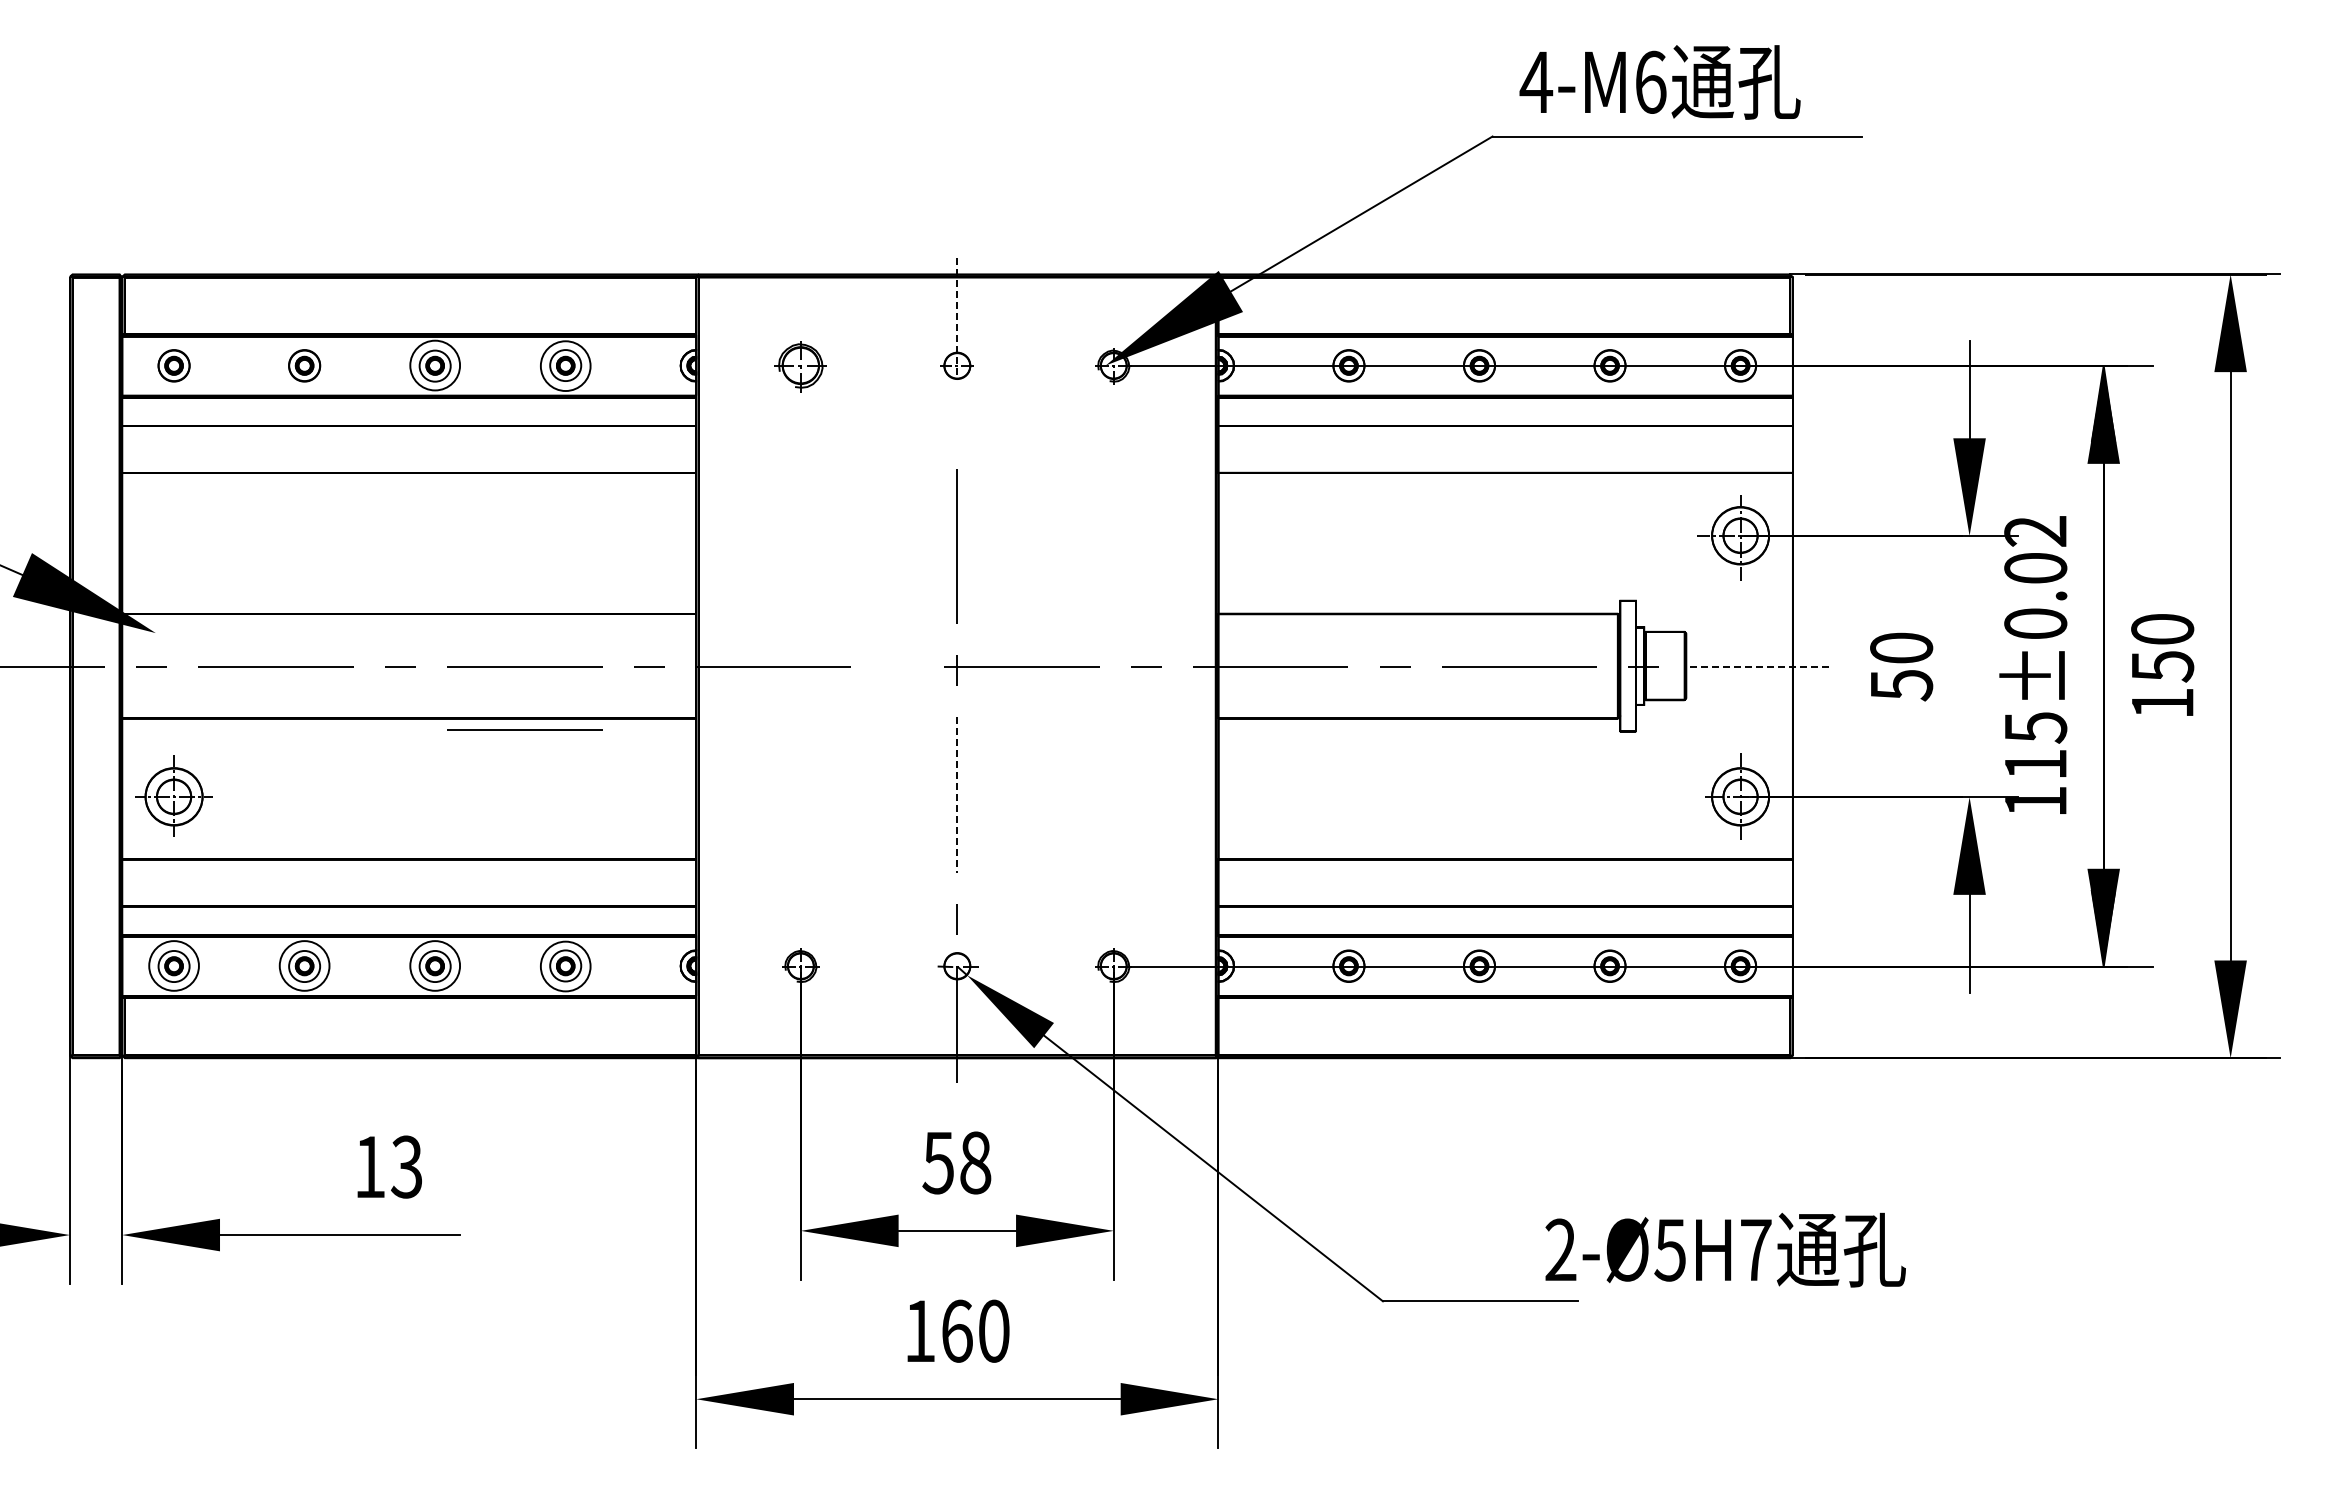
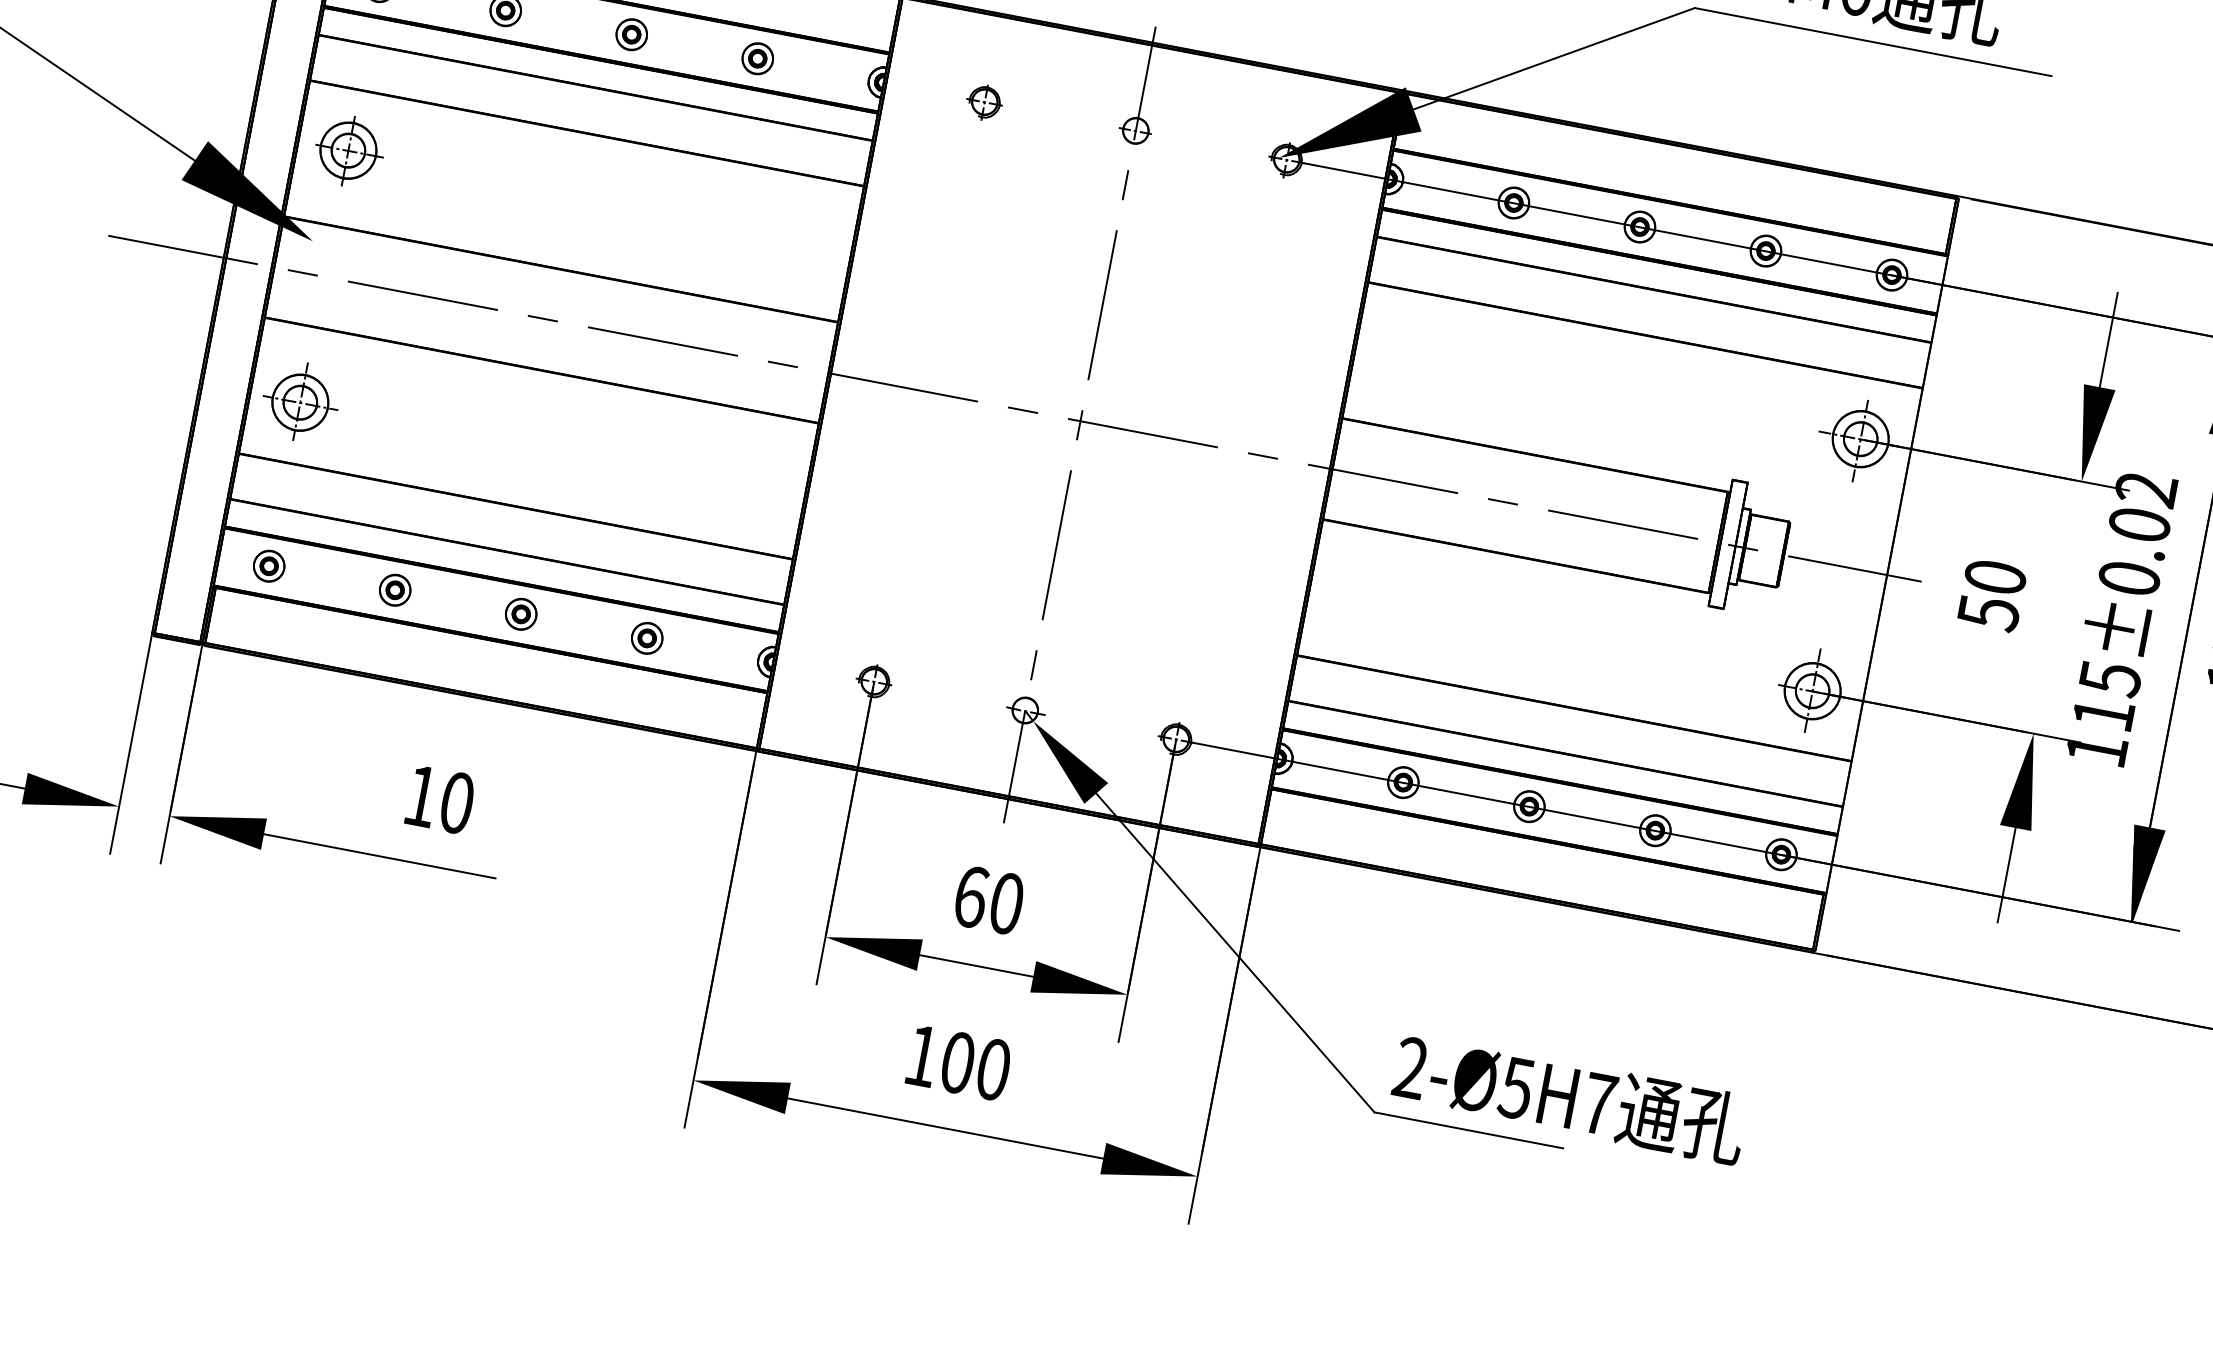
line: (957, 316) -> (1145, 83), dashed -> solid
circle: (434, 365) -> (631, 34), size x0.62
circle: (565, 365) -> (757, 58), size x0.62
part: (800, 366) -> (984, 102), size x0.71
line: (956, 422) -> (1124, 185), added
part: (175, 536) -> (349, 151), added
line: (897, 666) -> (1022, 410), added
line: (1759, 666) -> (1854, 568), dashed -> solid
line: (524, 729) -> (651, 402), removed
line: (957, 795) -> (1056, 545), dashed -> solid
circle: (173, 965) -> (268, 565), size x0.62
circle: (304, 965) -> (395, 589), size x0.62
circle: (434, 965) -> (520, 613), size x0.62
circle: (565, 966) -> (646, 638), size x0.62
text: (956, 1162) -> (988, 899), 58 -> 60
text: (406, 1166) -> (456, 802), 13 -> 10
text: (1725, 1249) -> (1569, 1097), moved
text: (957, 1330) -> (958, 1062), 160 -> 100

